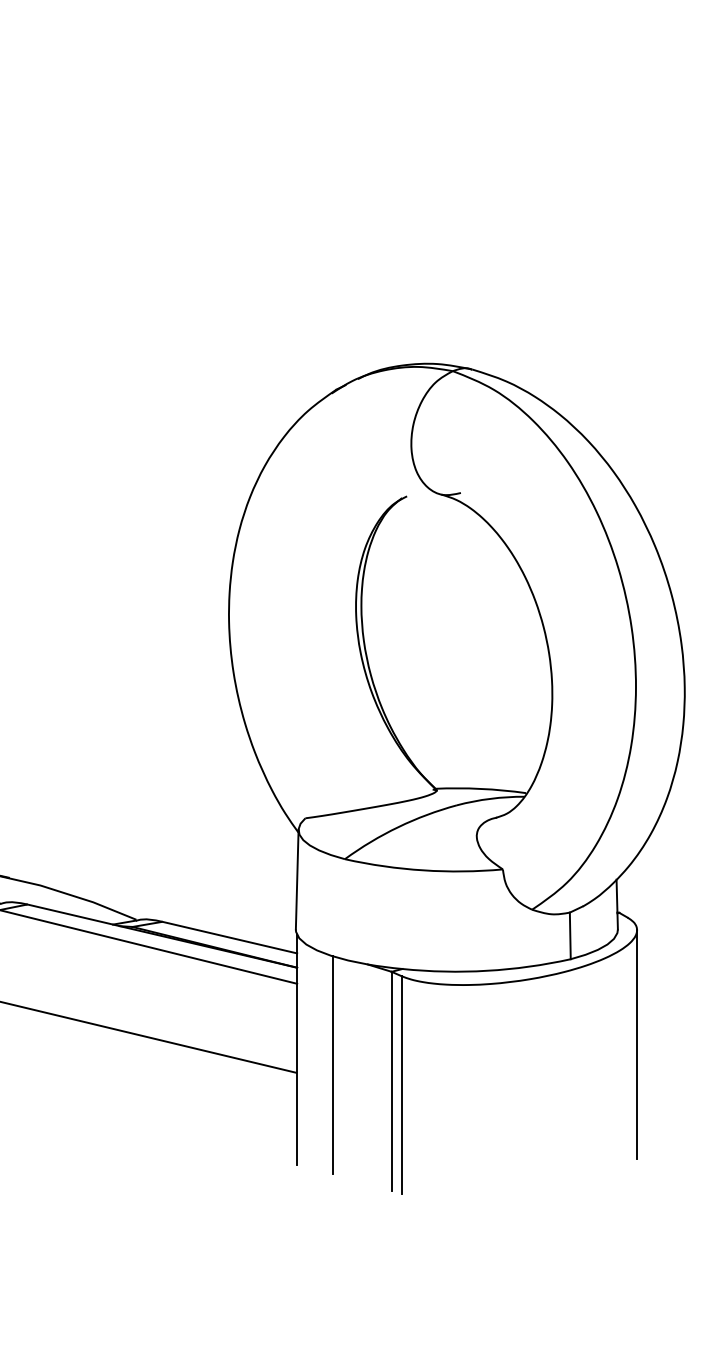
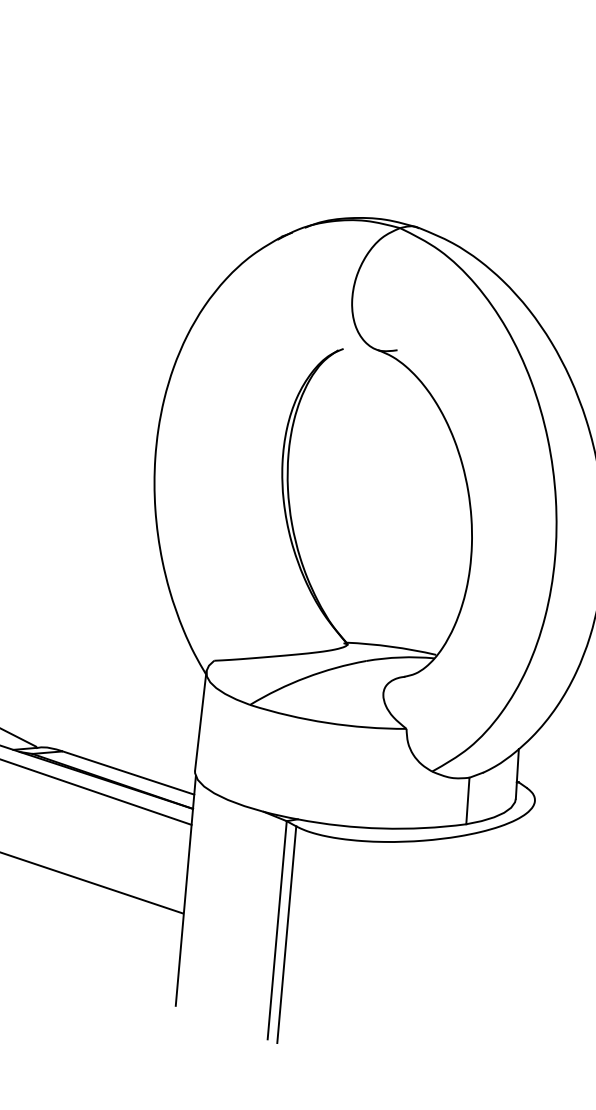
line: (637, 1044) -> (525, 915), removed
line: (333, 1065) -> (220, 909), removed

